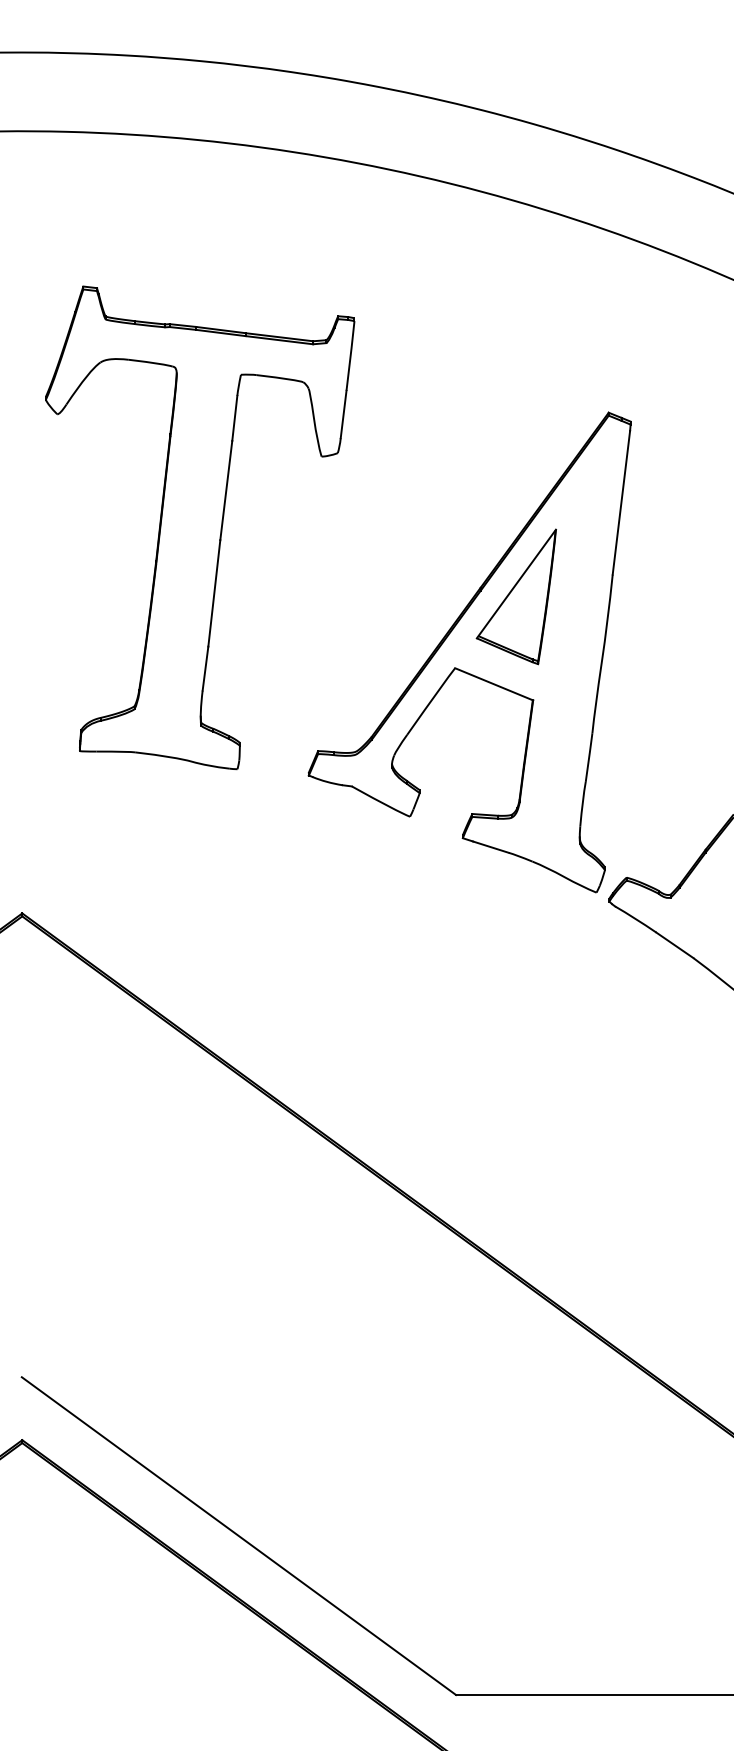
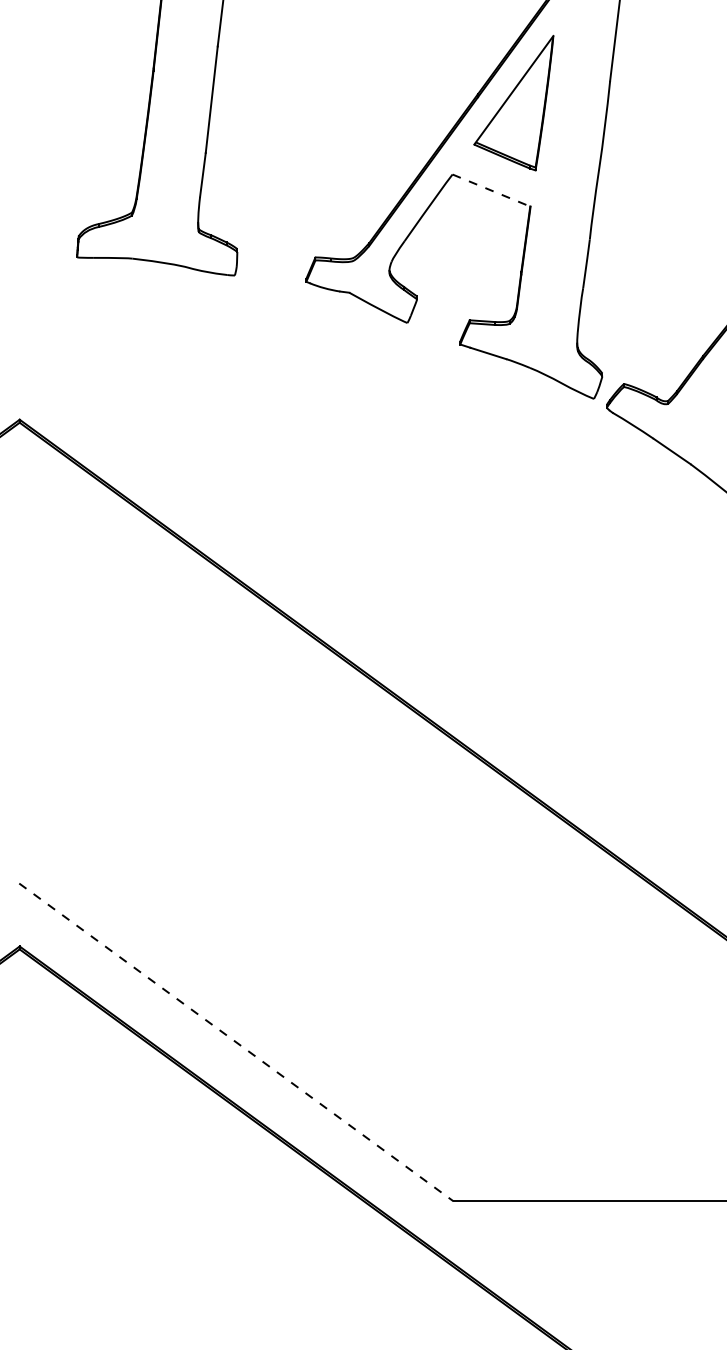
line: (494, 684) -> (491, 190), solid -> dashed
line: (239, 1536) -> (236, 1042), solid -> dashed

